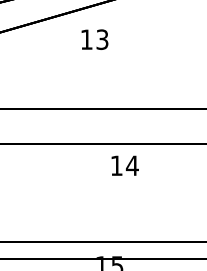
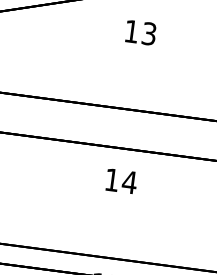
text: (94, 39) -> (140, 32), moved
text: (124, 165) -> (120, 180), moved

